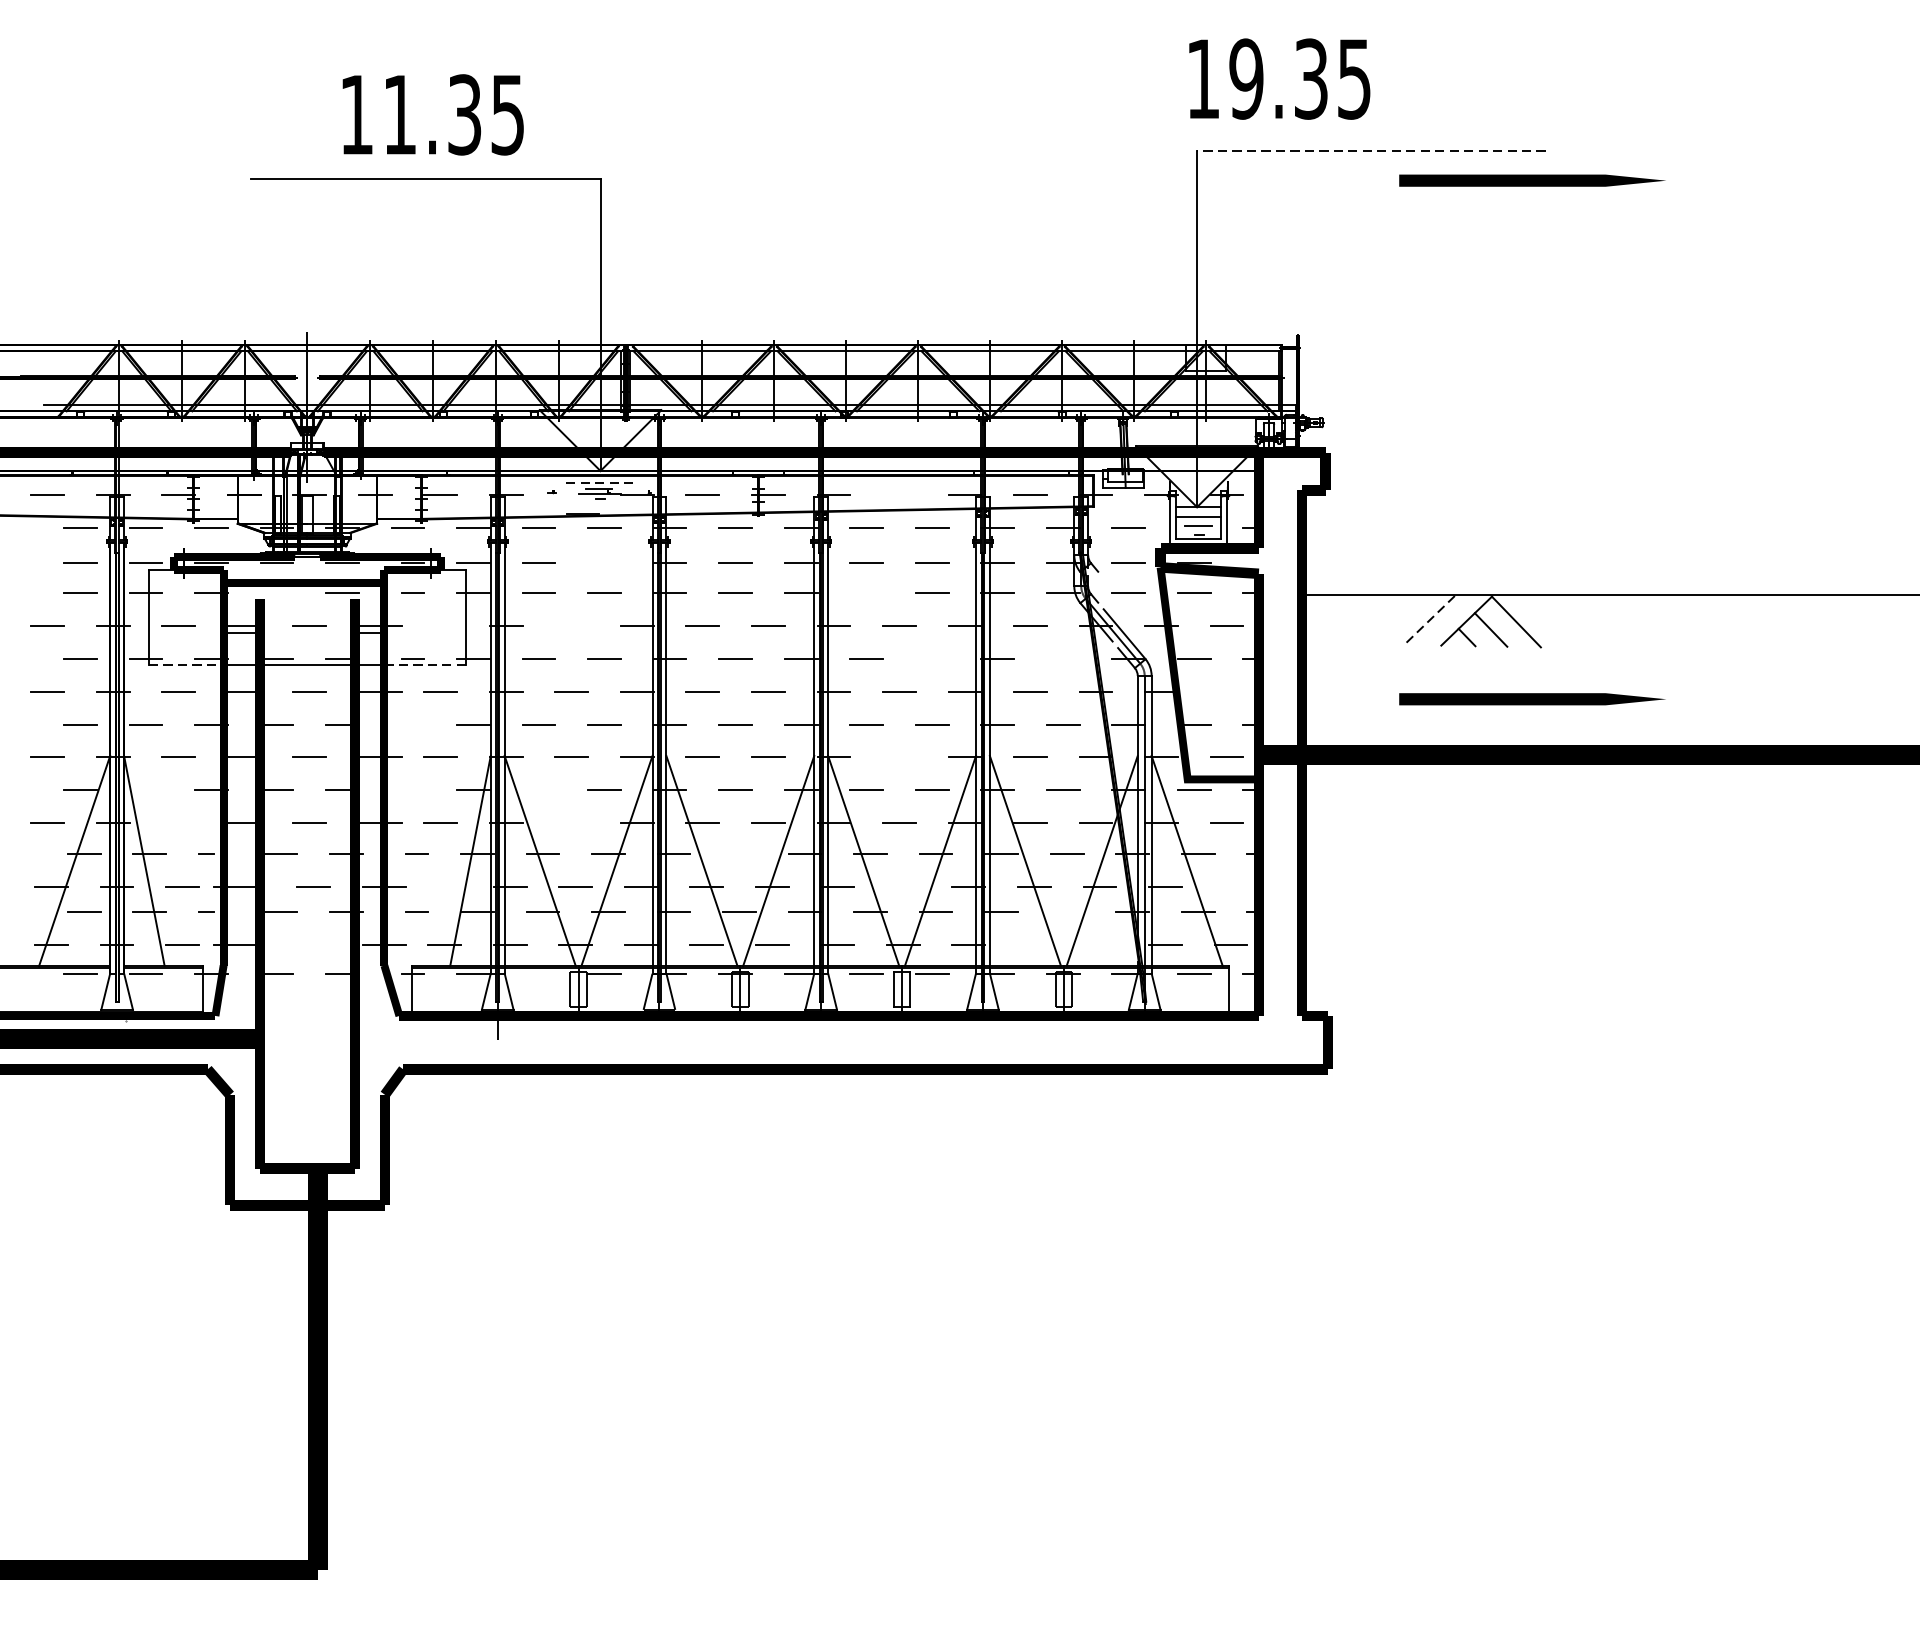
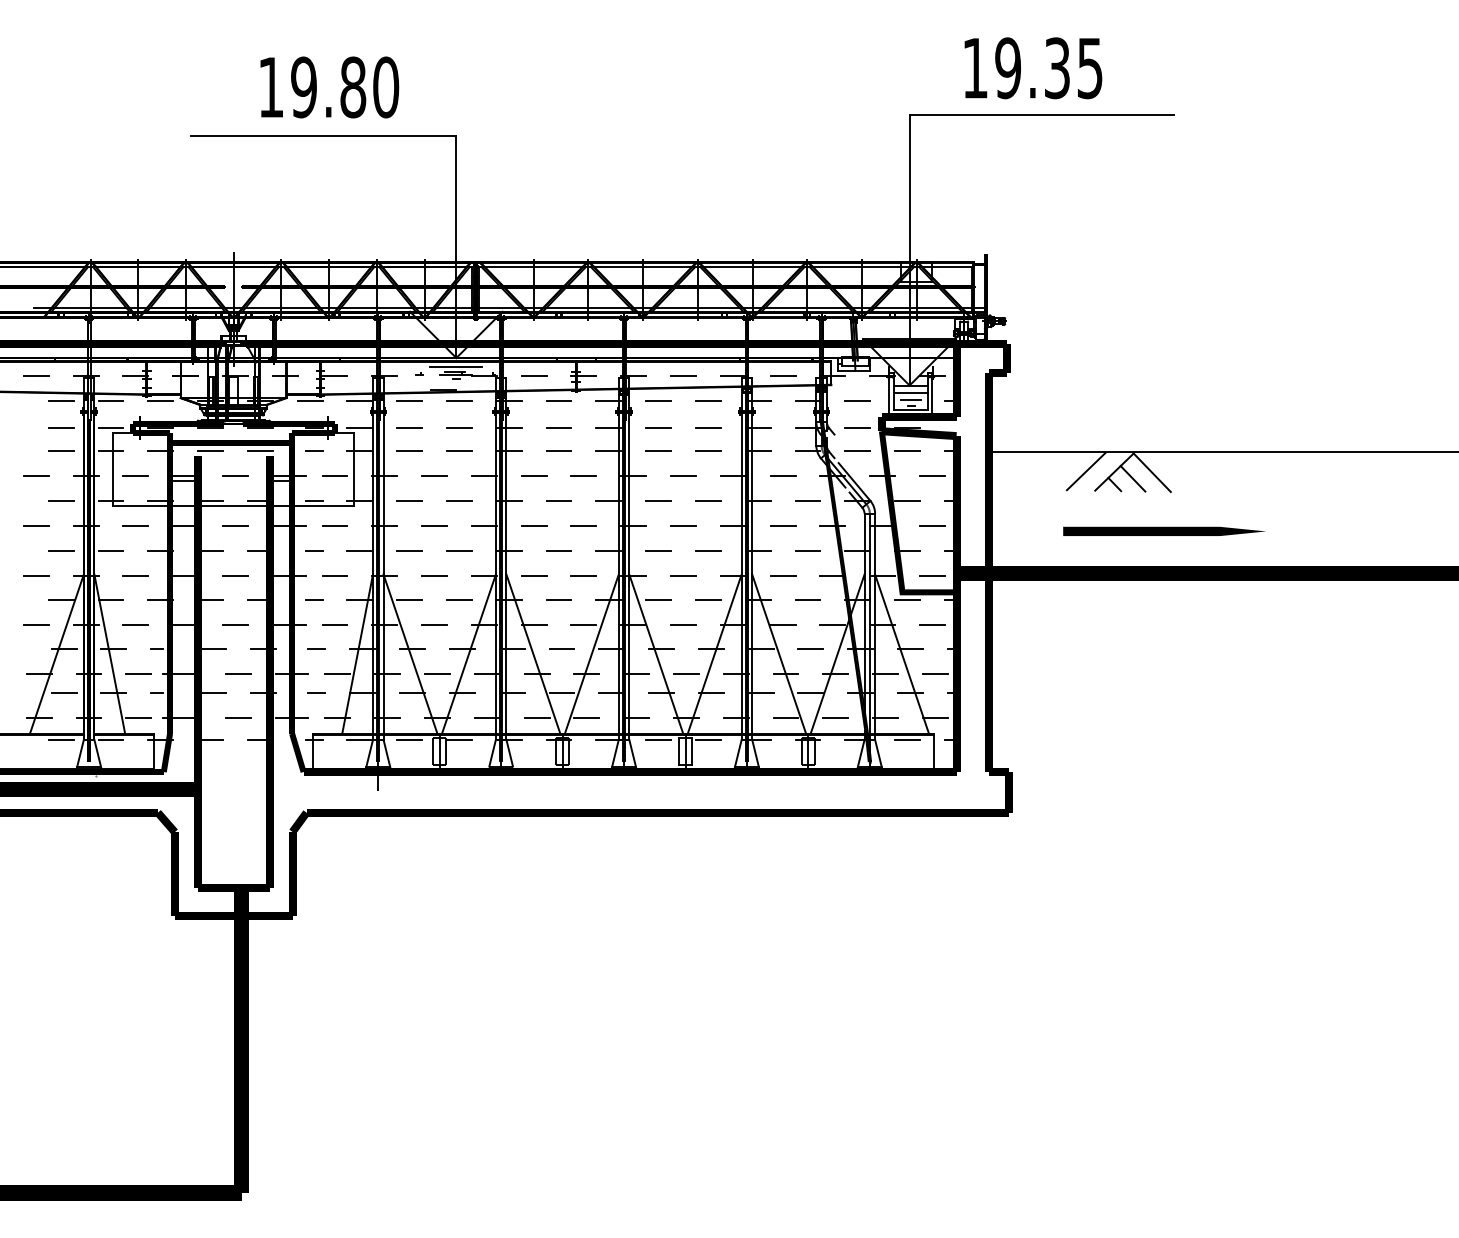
text: (1279, 79) -> (1033, 68), moved
text: (454, 114) -> (345, 87), 11.35 -> 19.80
line: (1370, 150) -> (1041, 114), dashed -> solid
line: (1532, 179) -> (1164, 136), removed
line: (600, 483) -> (456, 367), dashed -> solid
line: (899, 494) -> (683, 375), added
line: (604, 562) -> (459, 427), added
line: (276, 594) -> (210, 451), added
line: (866, 594) -> (658, 451), added
line: (1429, 620) -> (1086, 471), dashed -> solid
line: (440, 625) -> (334, 475), added
line: (571, 625) -> (434, 475), added
line: (931, 658) -> (707, 500), added
line: (1062, 658) -> (807, 500), added
line: (187, 665) -> (142, 505), dashed -> solid
line: (425, 665) -> (323, 505), dashed -> solid
line: (1225, 691) -> (931, 525), added
line: (413, 724) -> (314, 550), added
line: (899, 757) -> (683, 575), added
line: (413, 788) -> (314, 599), added
line: (145, 790) -> (110, 600), added
line: (538, 790) -> (409, 600), added
line: (571, 821) -> (434, 624), added
line: (178, 823) -> (135, 625), added
line: (738, 854) -> (561, 649), added
line: (444, 887) -> (337, 674), added
line: (902, 887) -> (685, 674), added
line: (1229, 887) -> (934, 674), added
line: (1066, 912) -> (810, 693), added
line: (312, 945) -> (237, 718), added
line: (1033, 945) -> (785, 718), added
line: (1099, 945) -> (835, 718), added
line: (538, 973) -> (409, 739), added

